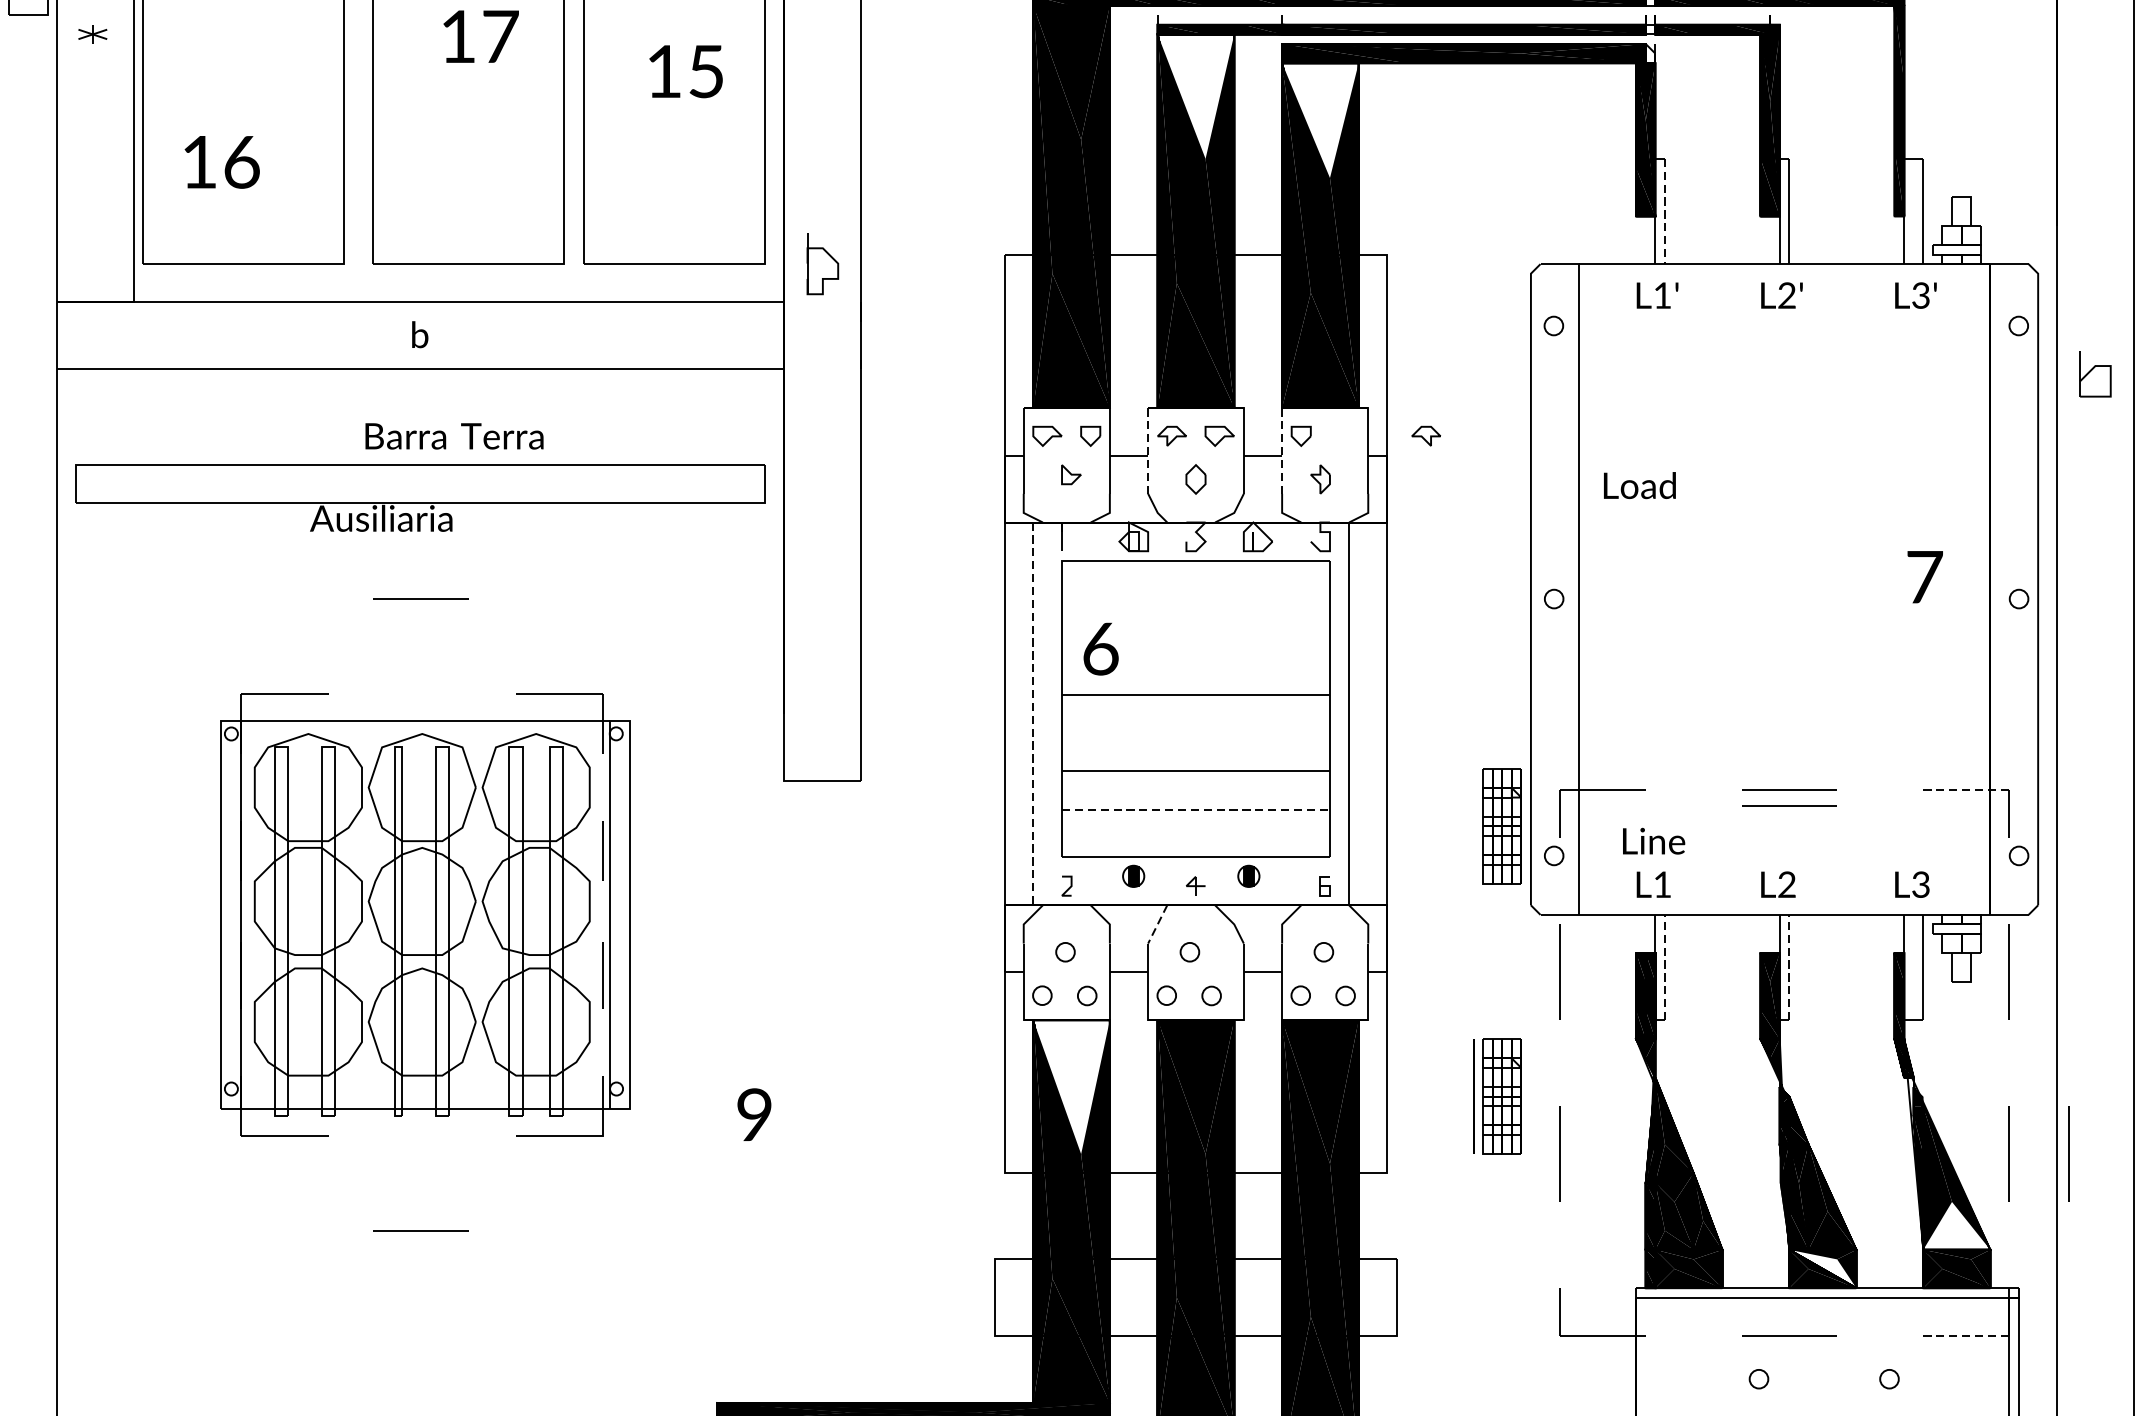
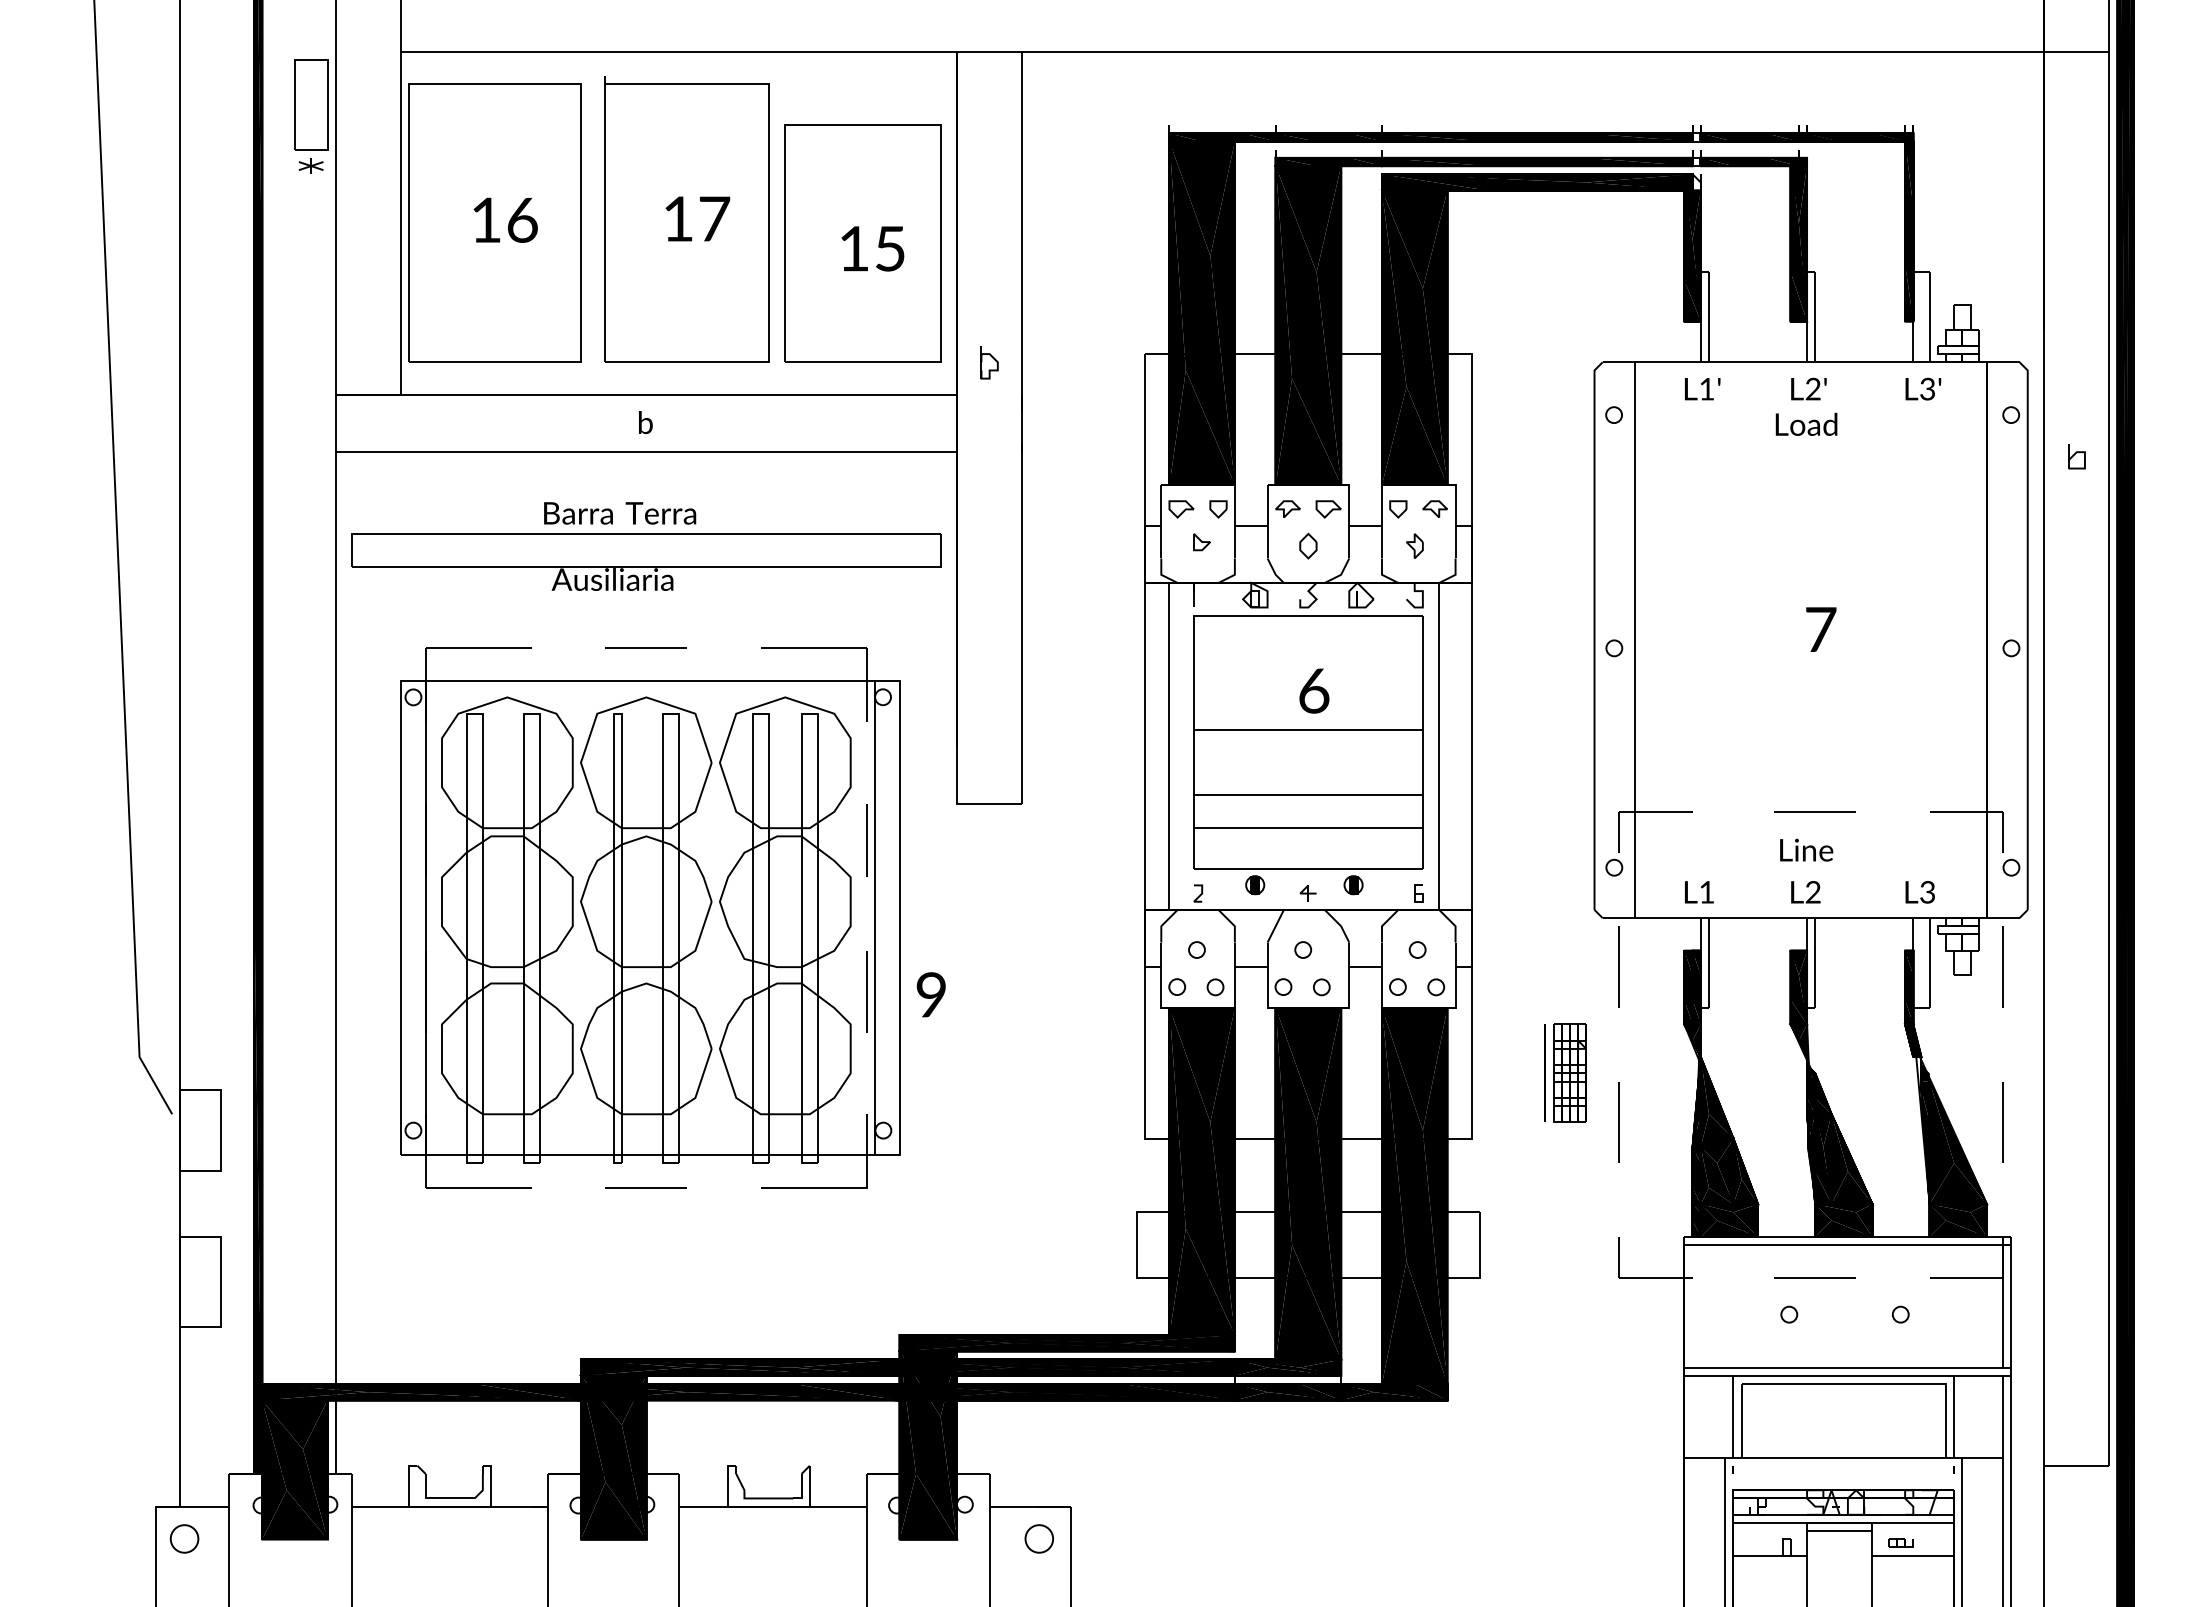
part: (92, 33) -> (310, 165), moved
text: (480, 36) -> (697, 218), moved
text: (685, 71) -> (872, 248), moved
fill: (1196, 96) -> (1308, 219), added
fill: (1320, 120) -> (1414, 239), added
text: (221, 161) -> (505, 219), moved
line: (1664, 211) -> (1708, 317), dashed -> solid
part: (822, 264) -> (989, 362), size x0.62
part: (2095, 374) -> (2076, 456), size x0.62
part: (1425, 435) -> (1434, 508), moved
text: (454, 436) -> (620, 513), moved
line: (1148, 450) -> (1267, 521), dashed -> solid
line: (1282, 450) -> (1382, 521), dashed -> solid
text: (1639, 484) -> (1806, 423), moved
text: (1925, 576) -> (1821, 629), moved
text: (1101, 648) -> (1314, 690), moved
line: (1033, 713) -> (1169, 746), dashed -> solid
line: (1966, 790) -> (1966, 811), dashed -> solid
line: (1788, 805) -> (1814, 824), removed
line: (1196, 809) -> (1308, 828), dashed -> solid
part: (1501, 825) -> (1569, 841), removed
text: (1653, 840) -> (1806, 849), moved
part: (425, 914) -> (650, 917), size x1.43
line: (1157, 924) -> (1275, 926), dashed -> solid
line: (1664, 968) -> (1708, 963), dashed -> solid
line: (1789, 968) -> (1815, 963), dashed -> solid
fill: (1070, 1087) -> (1201, 1065), added
text: (753, 1114) -> (930, 994), moved
line: (2068, 1154) -> (2053, 1122), removed
fill: (1955, 1225) -> (1957, 1183), added
fill: (1822, 1268) -> (1843, 1220), added
line: (1966, 1335) -> (1966, 1277), dashed -> solid

